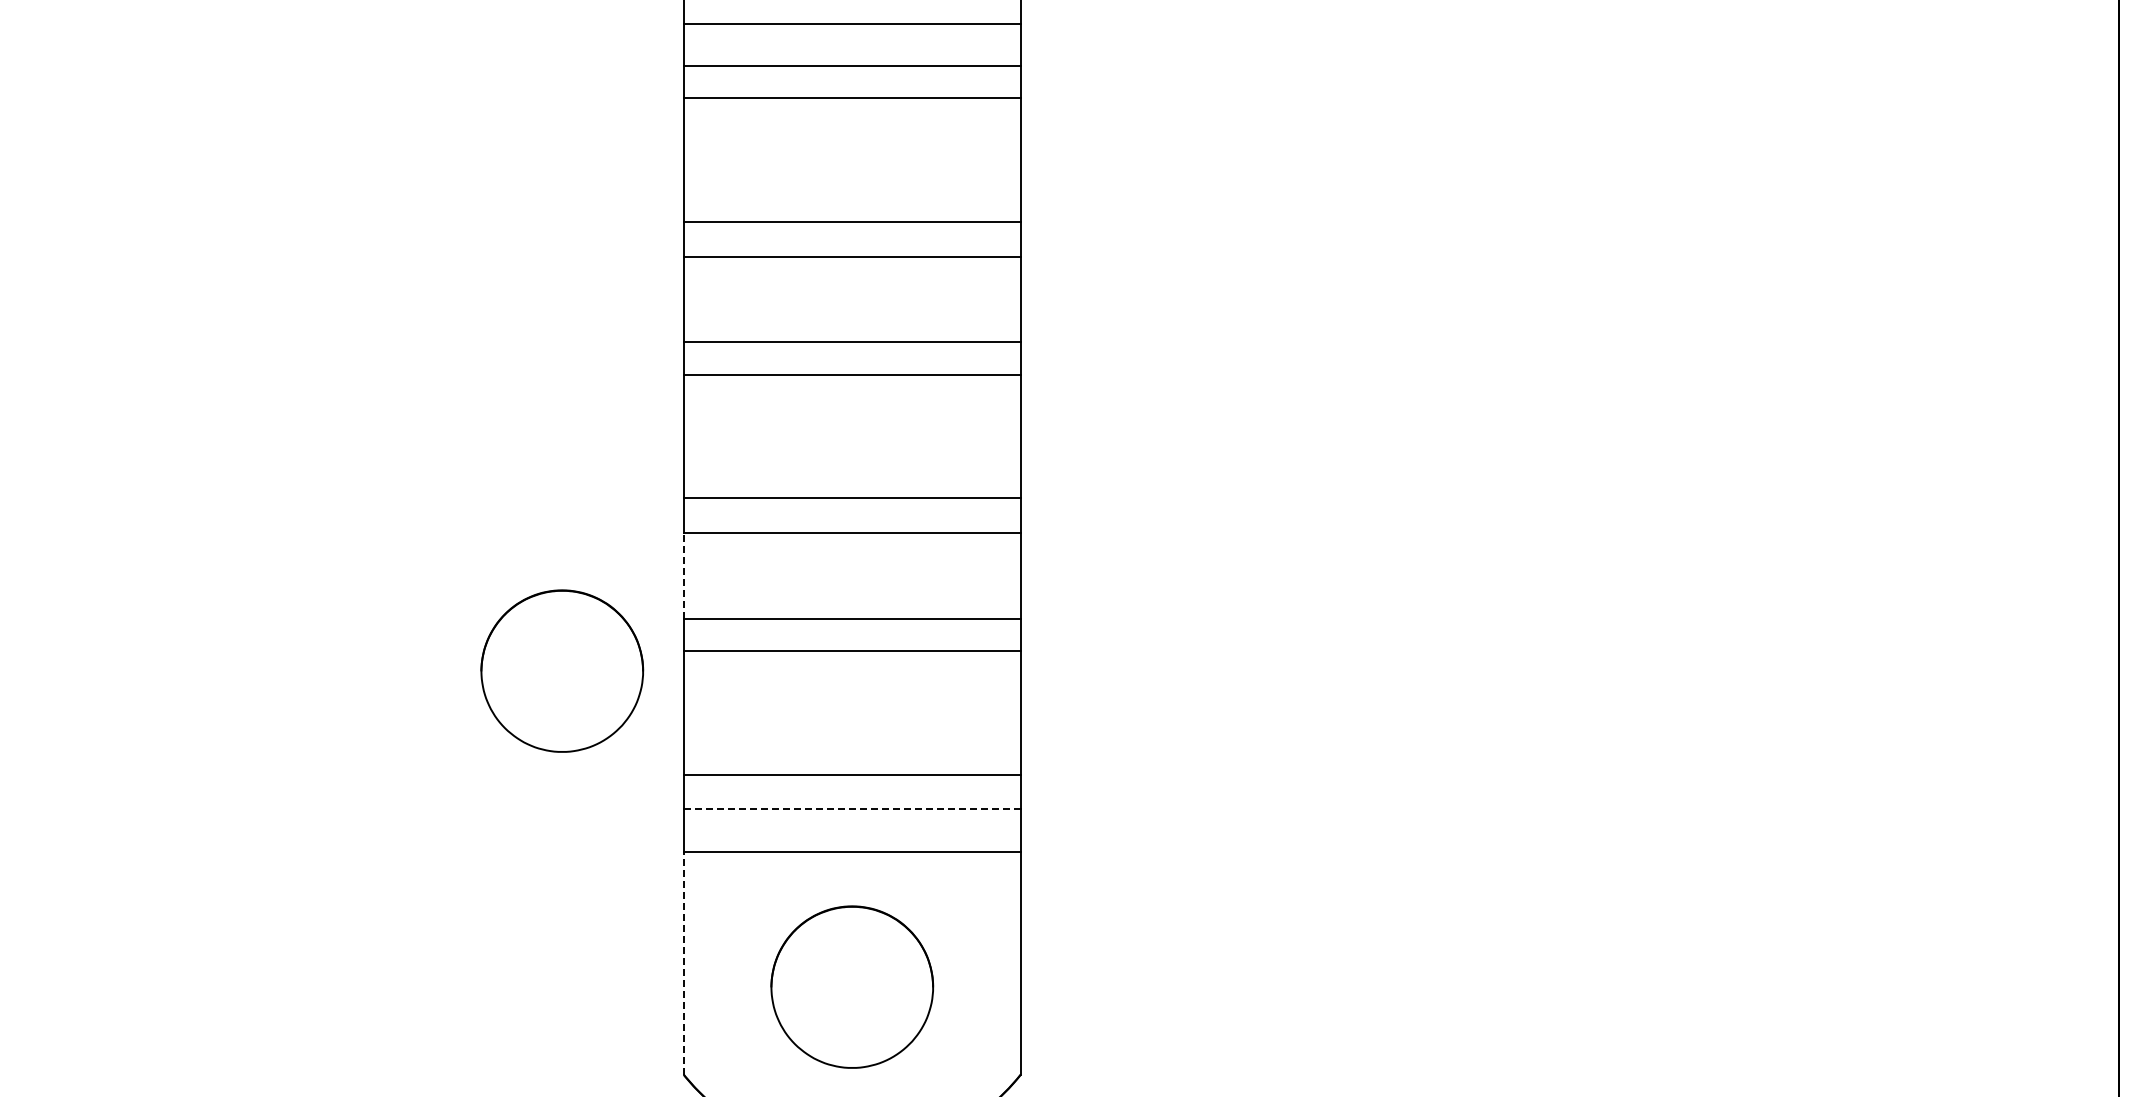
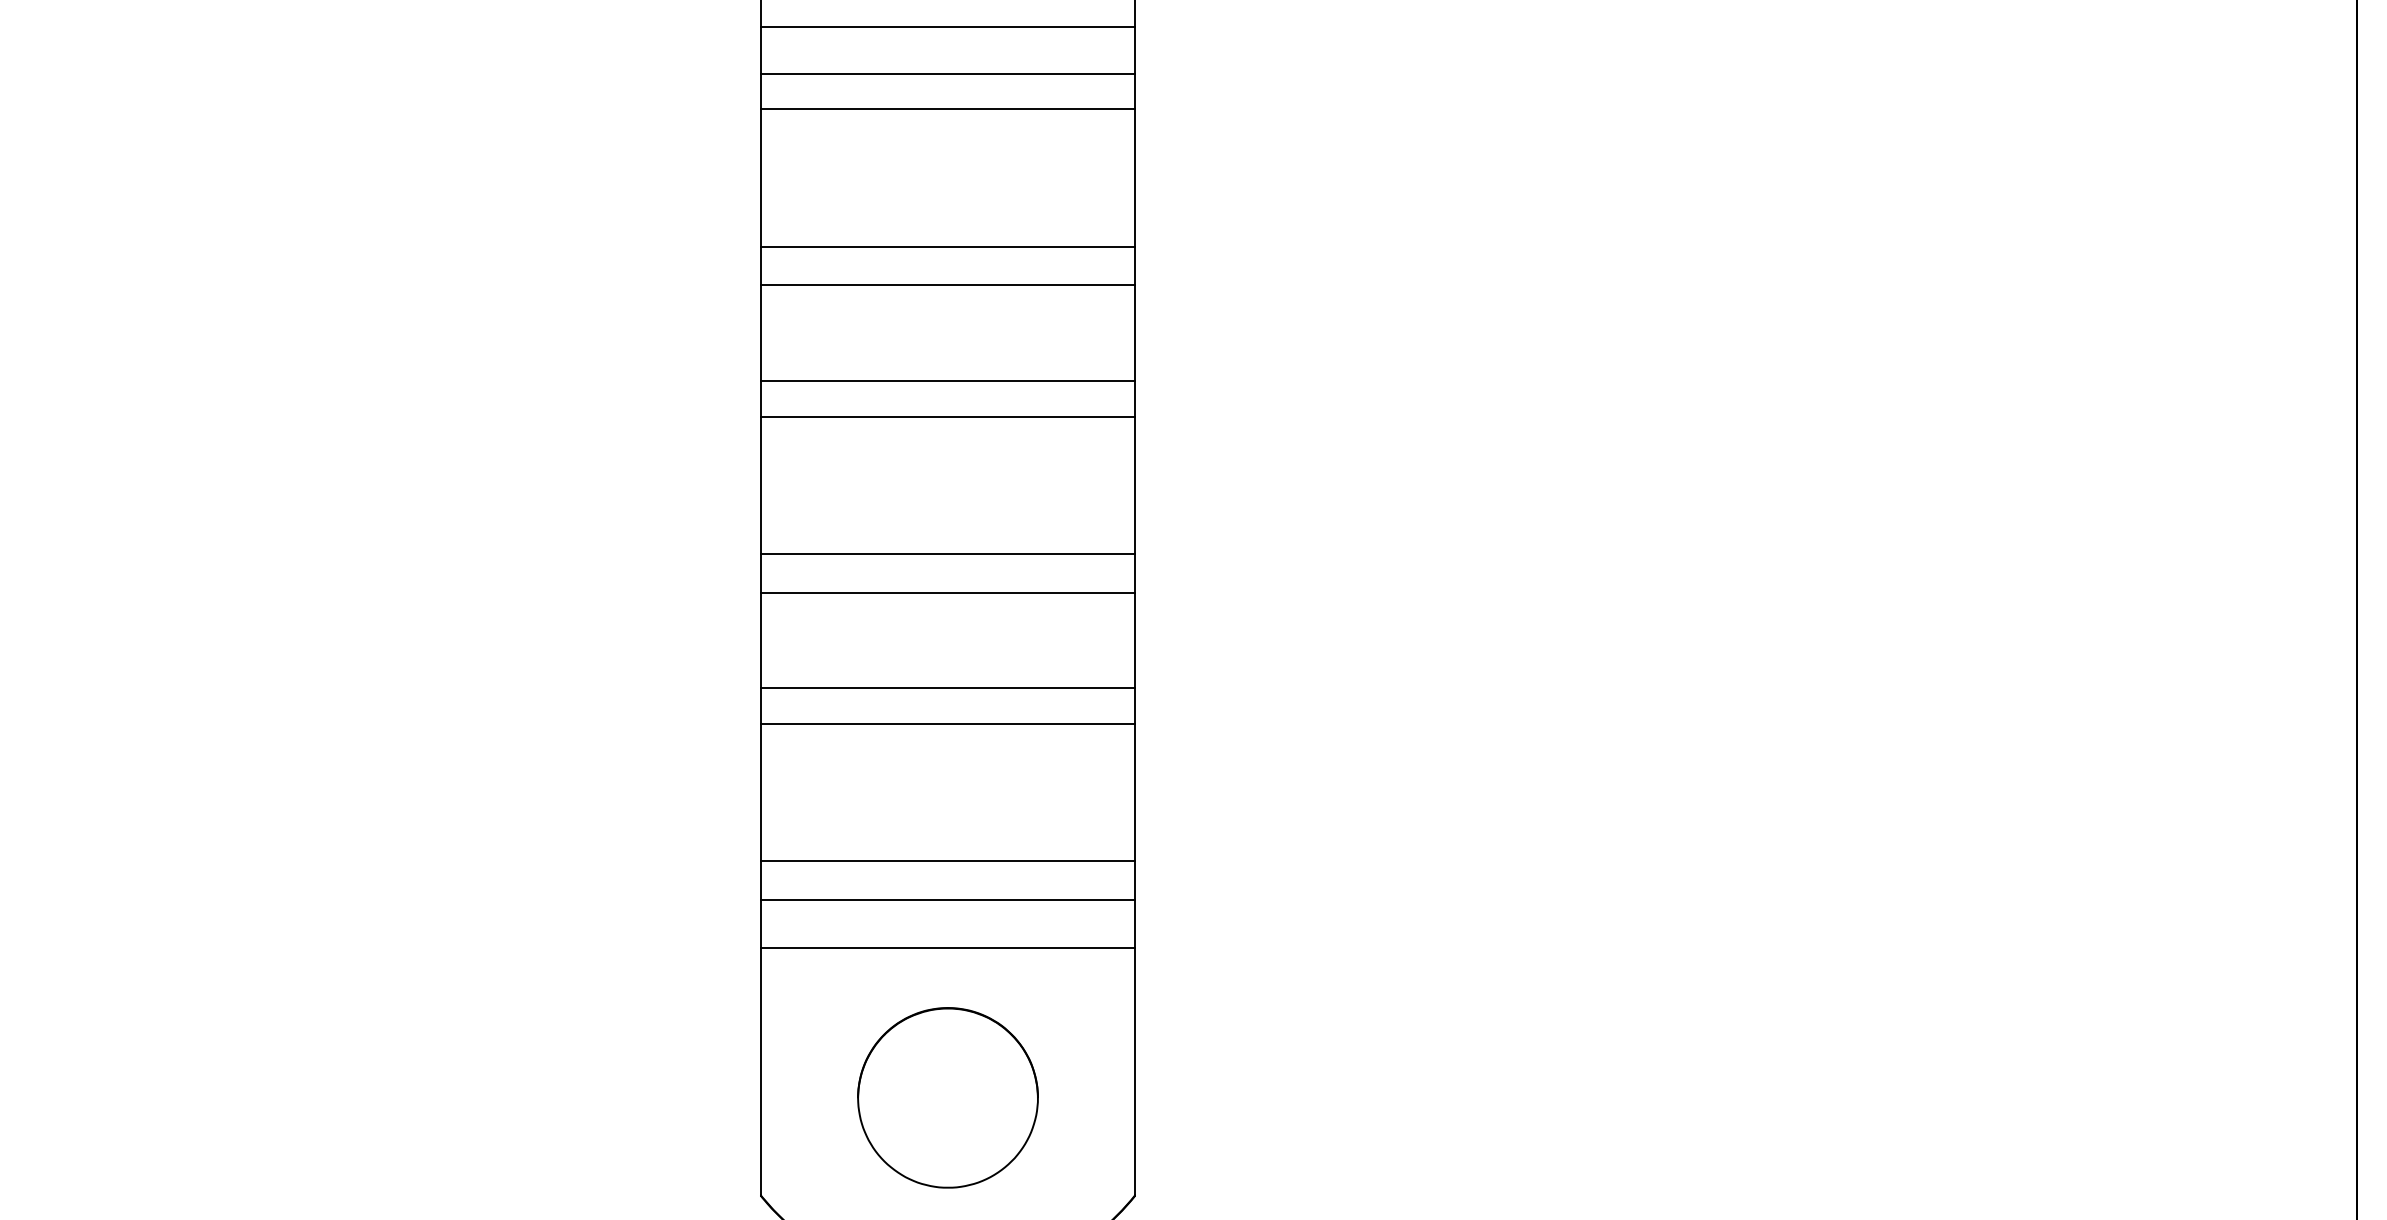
line: (683, 575) -> (760, 640), dashed -> solid
part: (562, 670) -> (625, 745), removed
line: (851, 809) -> (947, 900), dashed -> solid
line: (683, 962) -> (760, 1070), dashed -> solid

